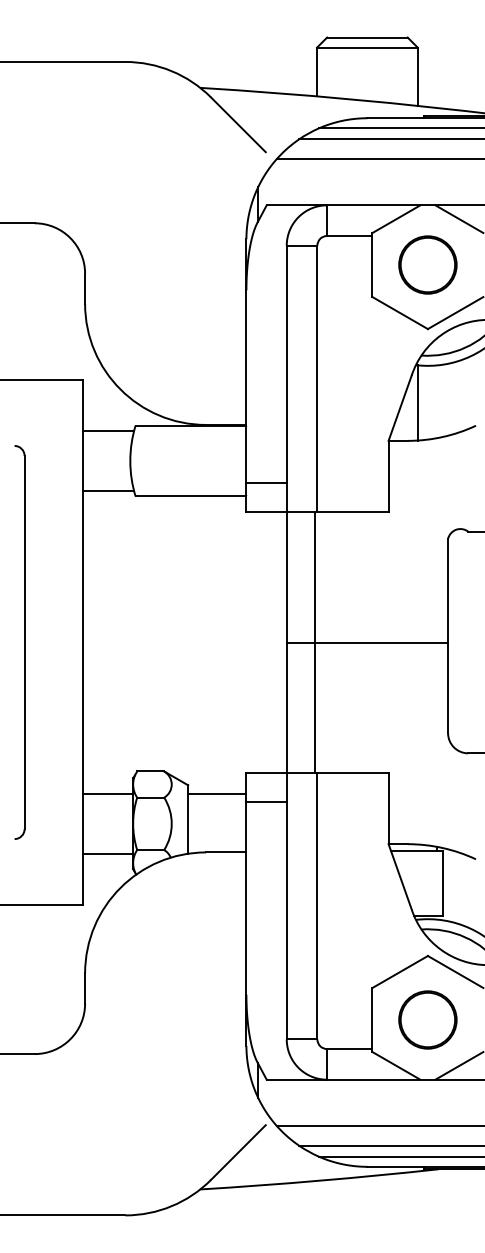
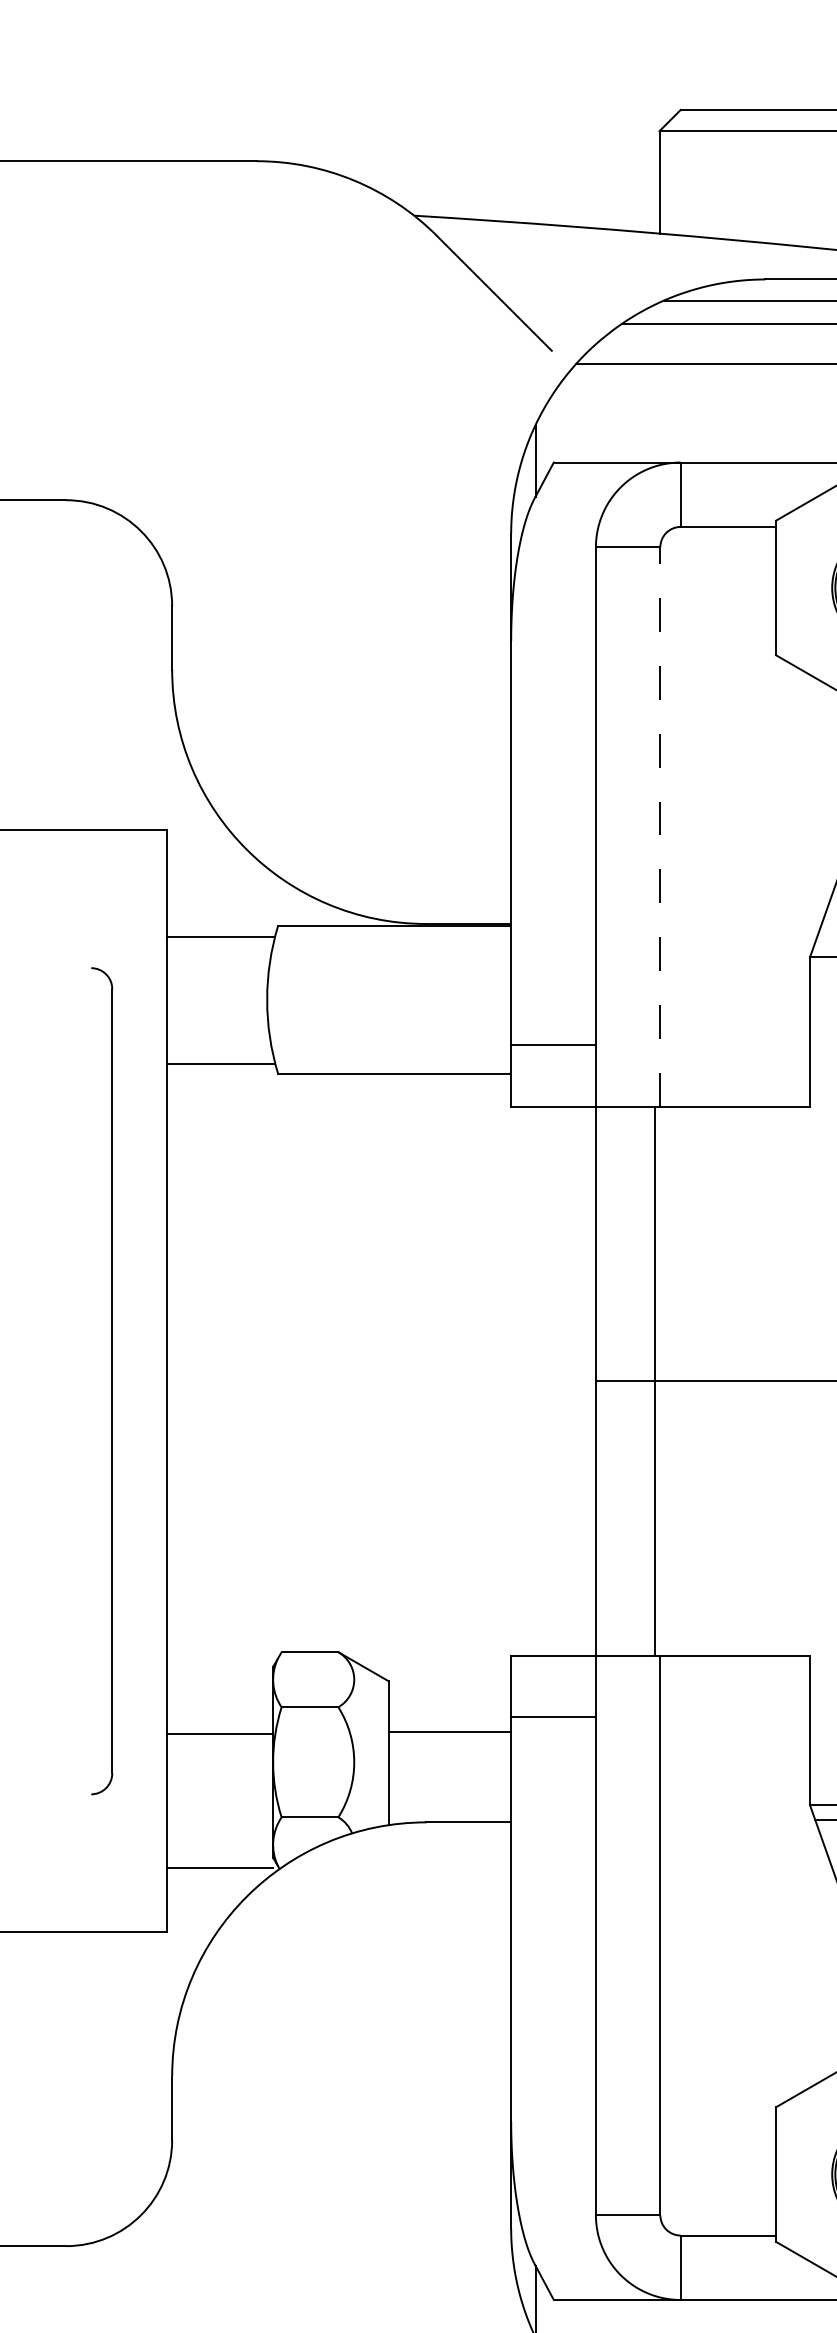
line: (317, 378) -> (660, 826), solid -> dashed
part: (19, 642) -> (101, 1381), moved
line: (107, 793) -> (219, 1734), moved
line: (217, 793) -> (450, 1732), moved
line: (107, 854) -> (219, 1868), moved

